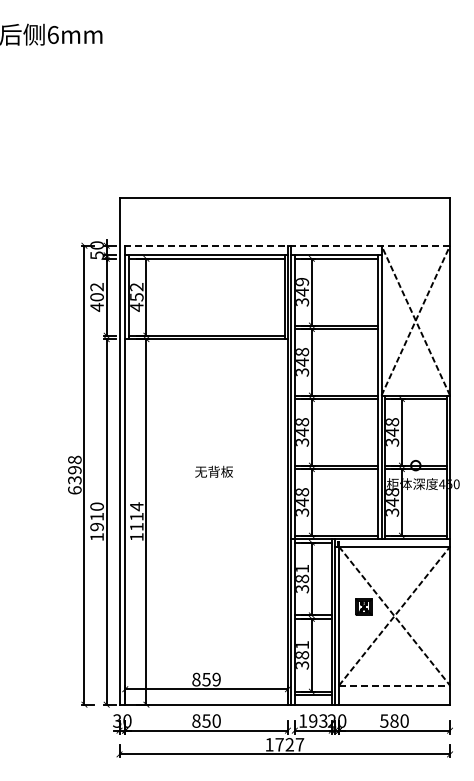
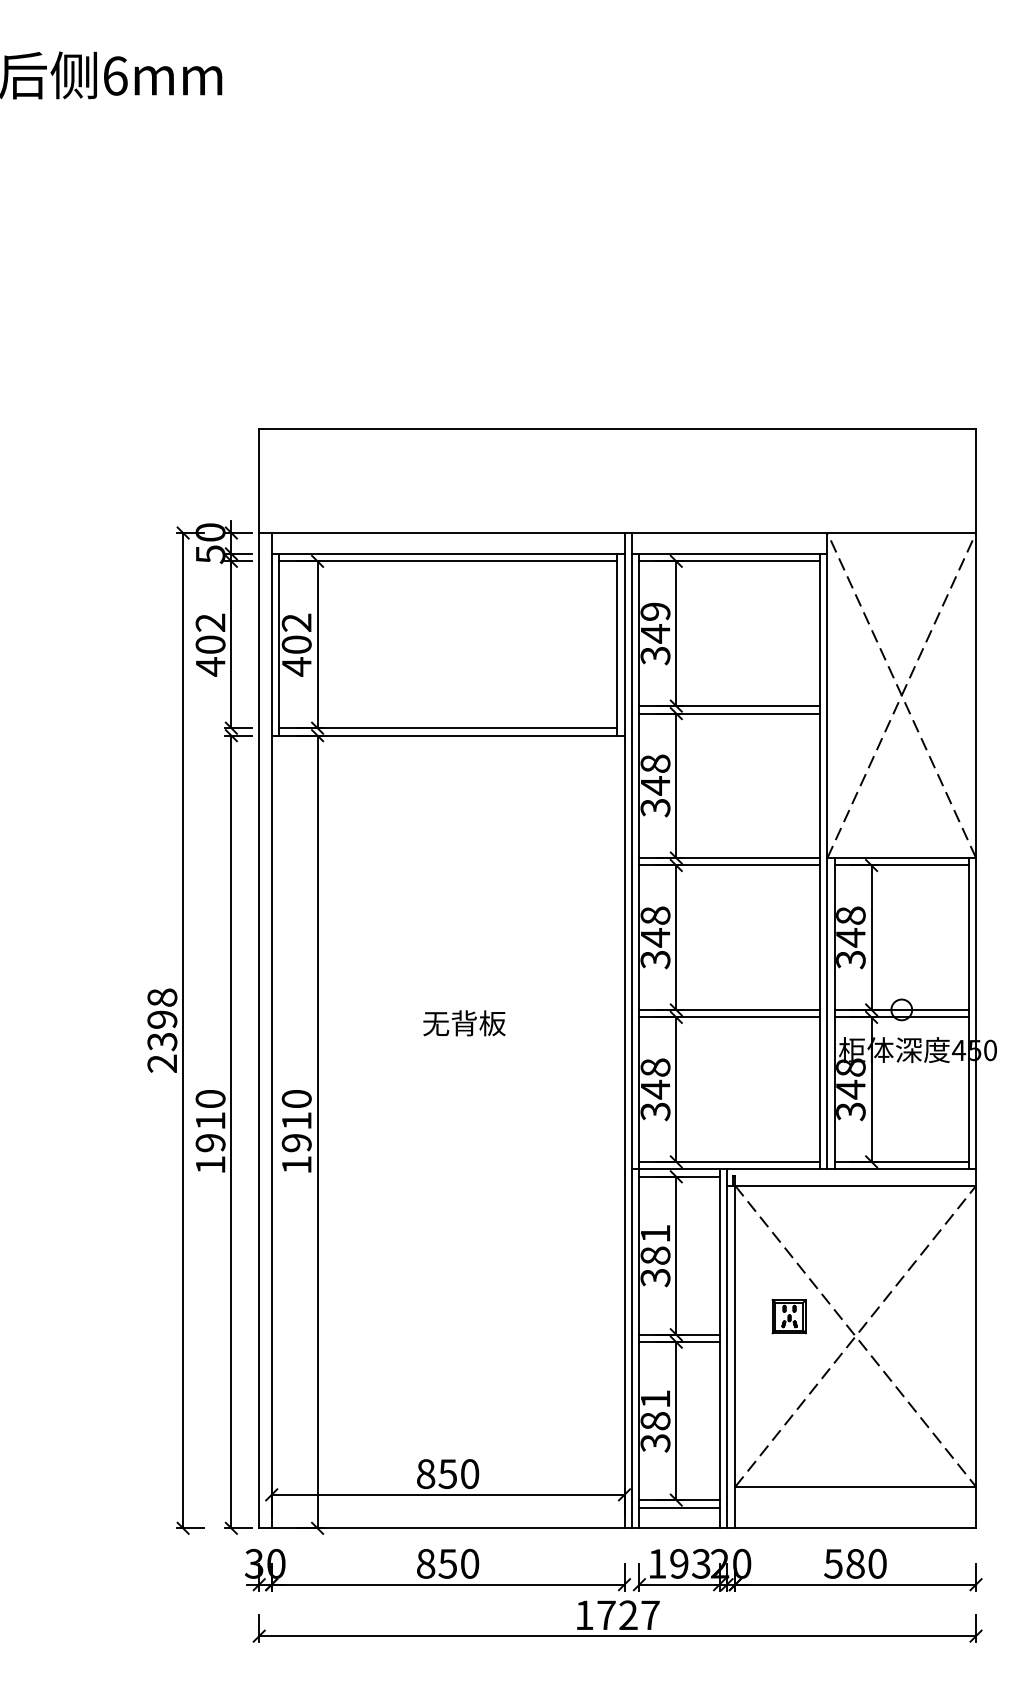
line: (284, 245) -> (617, 532), dashed -> solid
text: (136, 297) -> (296, 645), 452 -> 402
text: (74, 490) -> (161, 1063), 6398 -> 2398
text: (136, 516) -> (296, 1120), 1114 -> 1910
text: (216, 679) -> (469, 1473), 859 -> 850
line: (394, 685) -> (855, 1486), dashed -> solid

